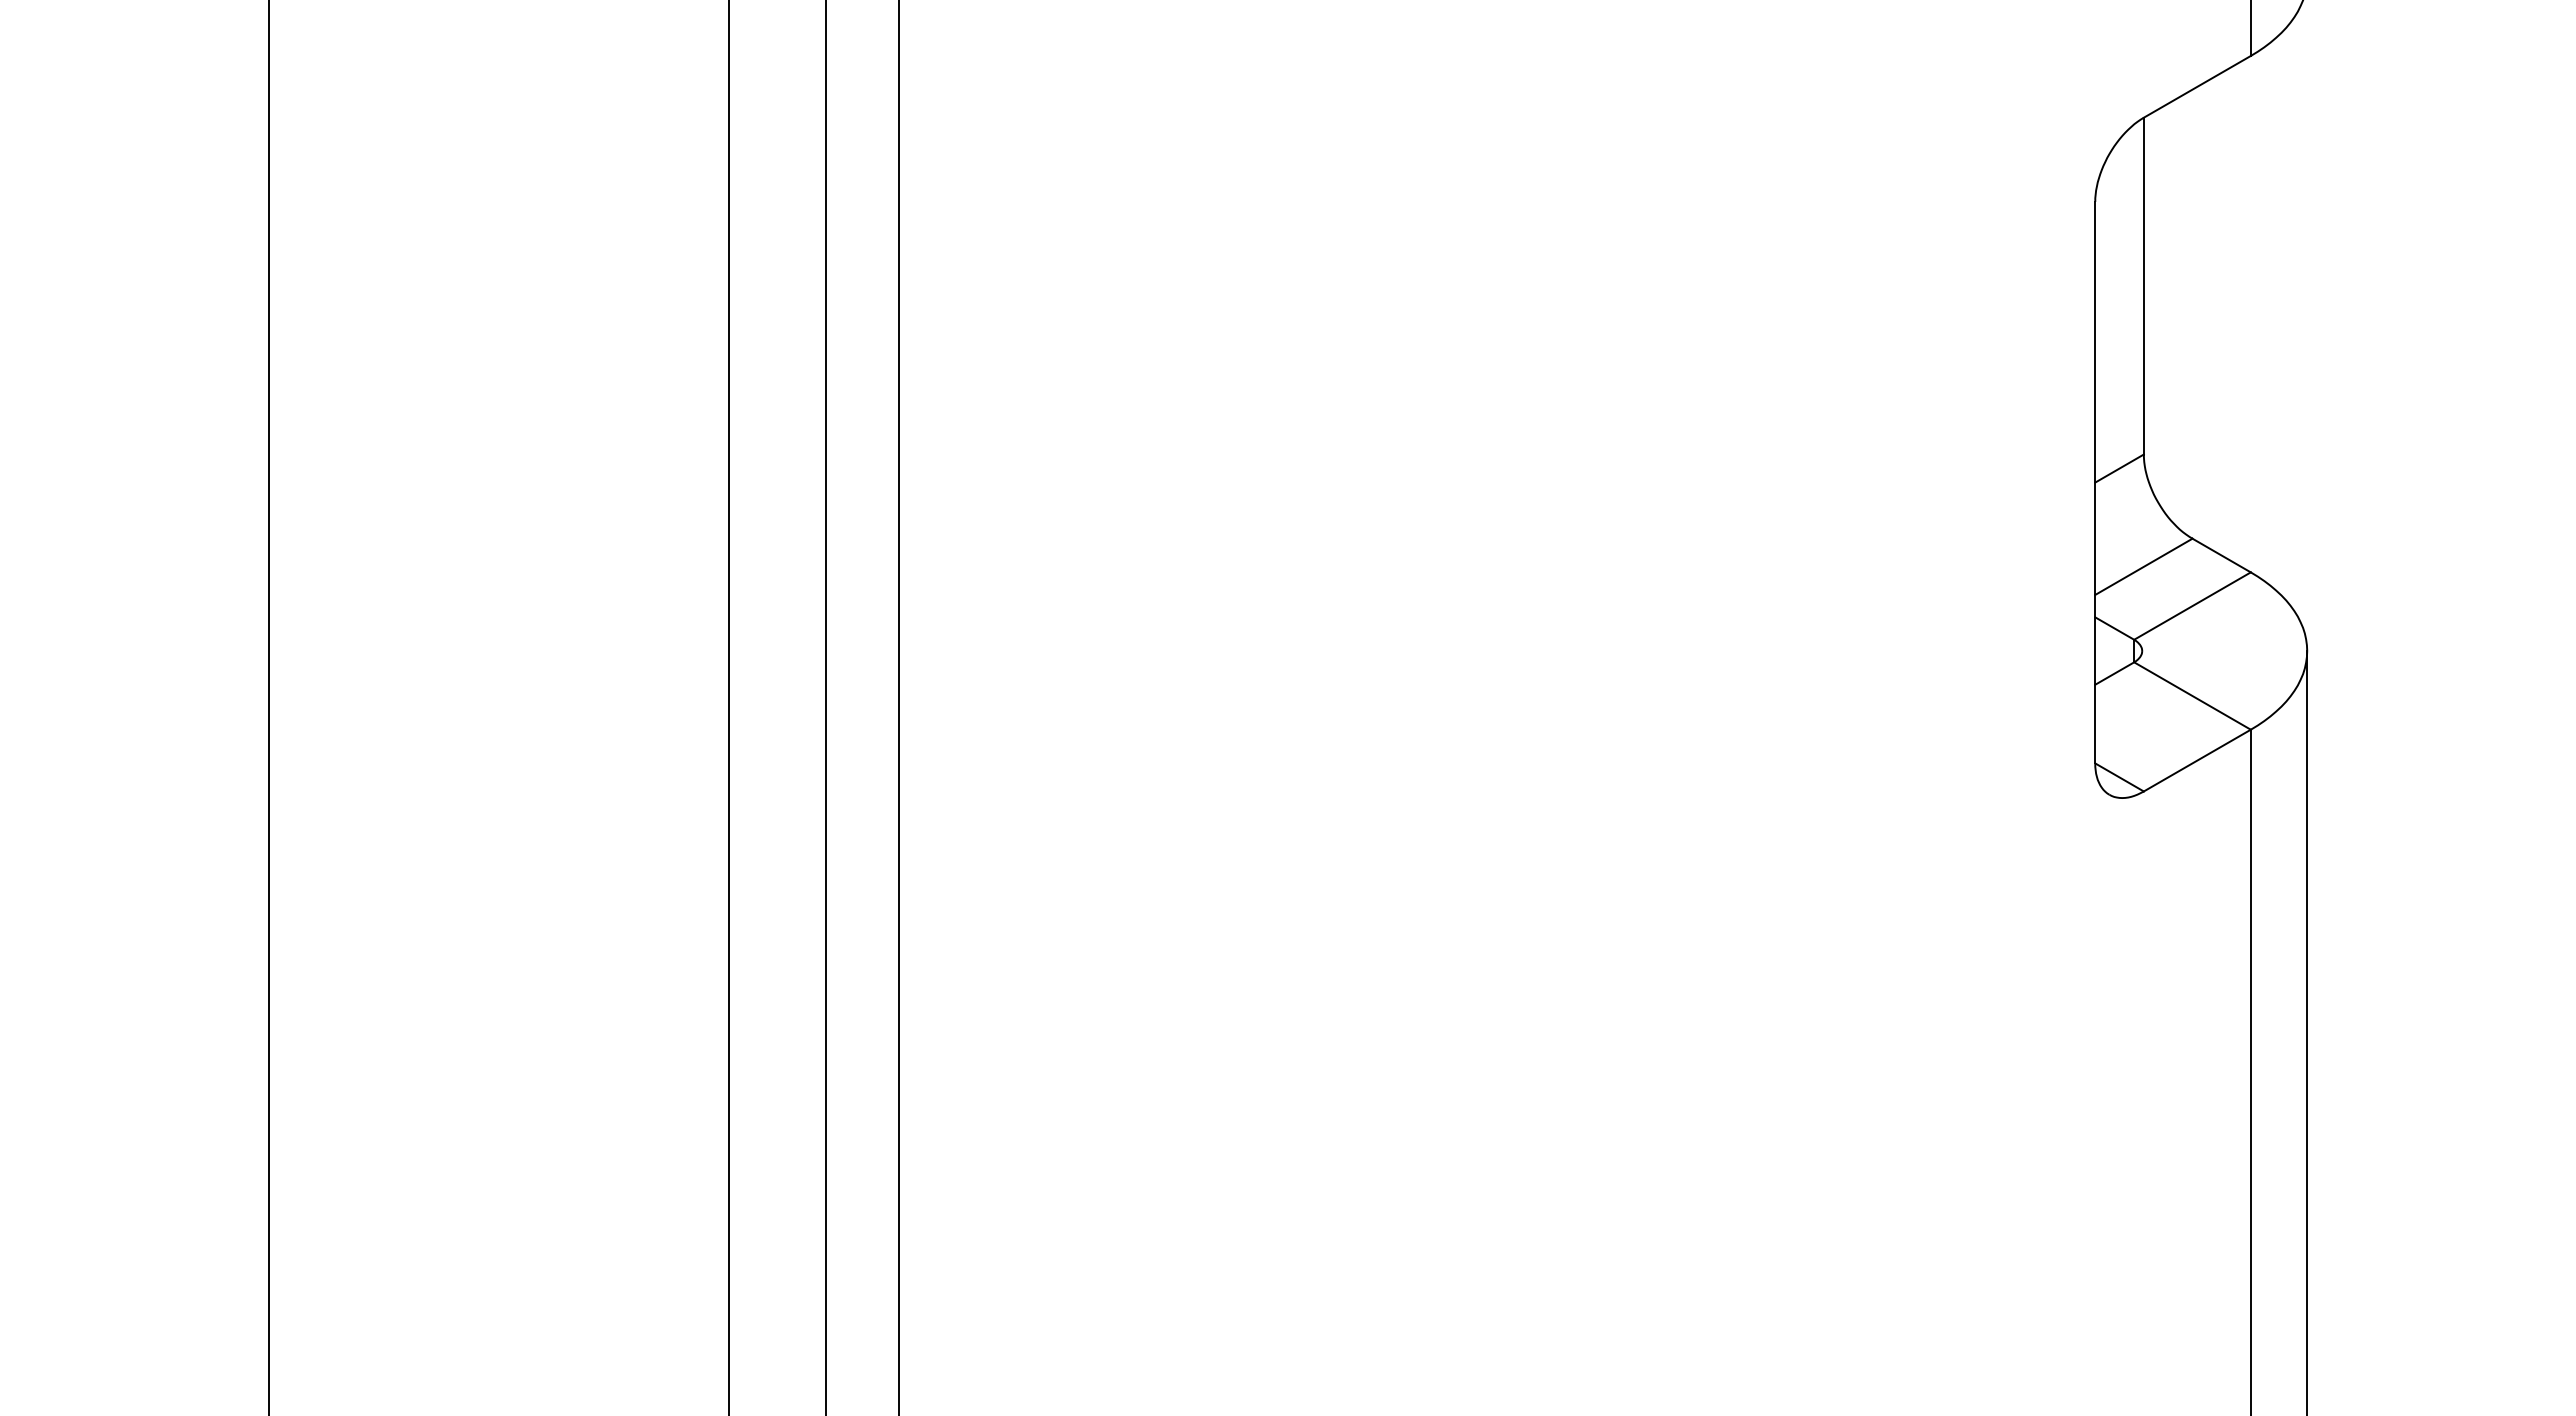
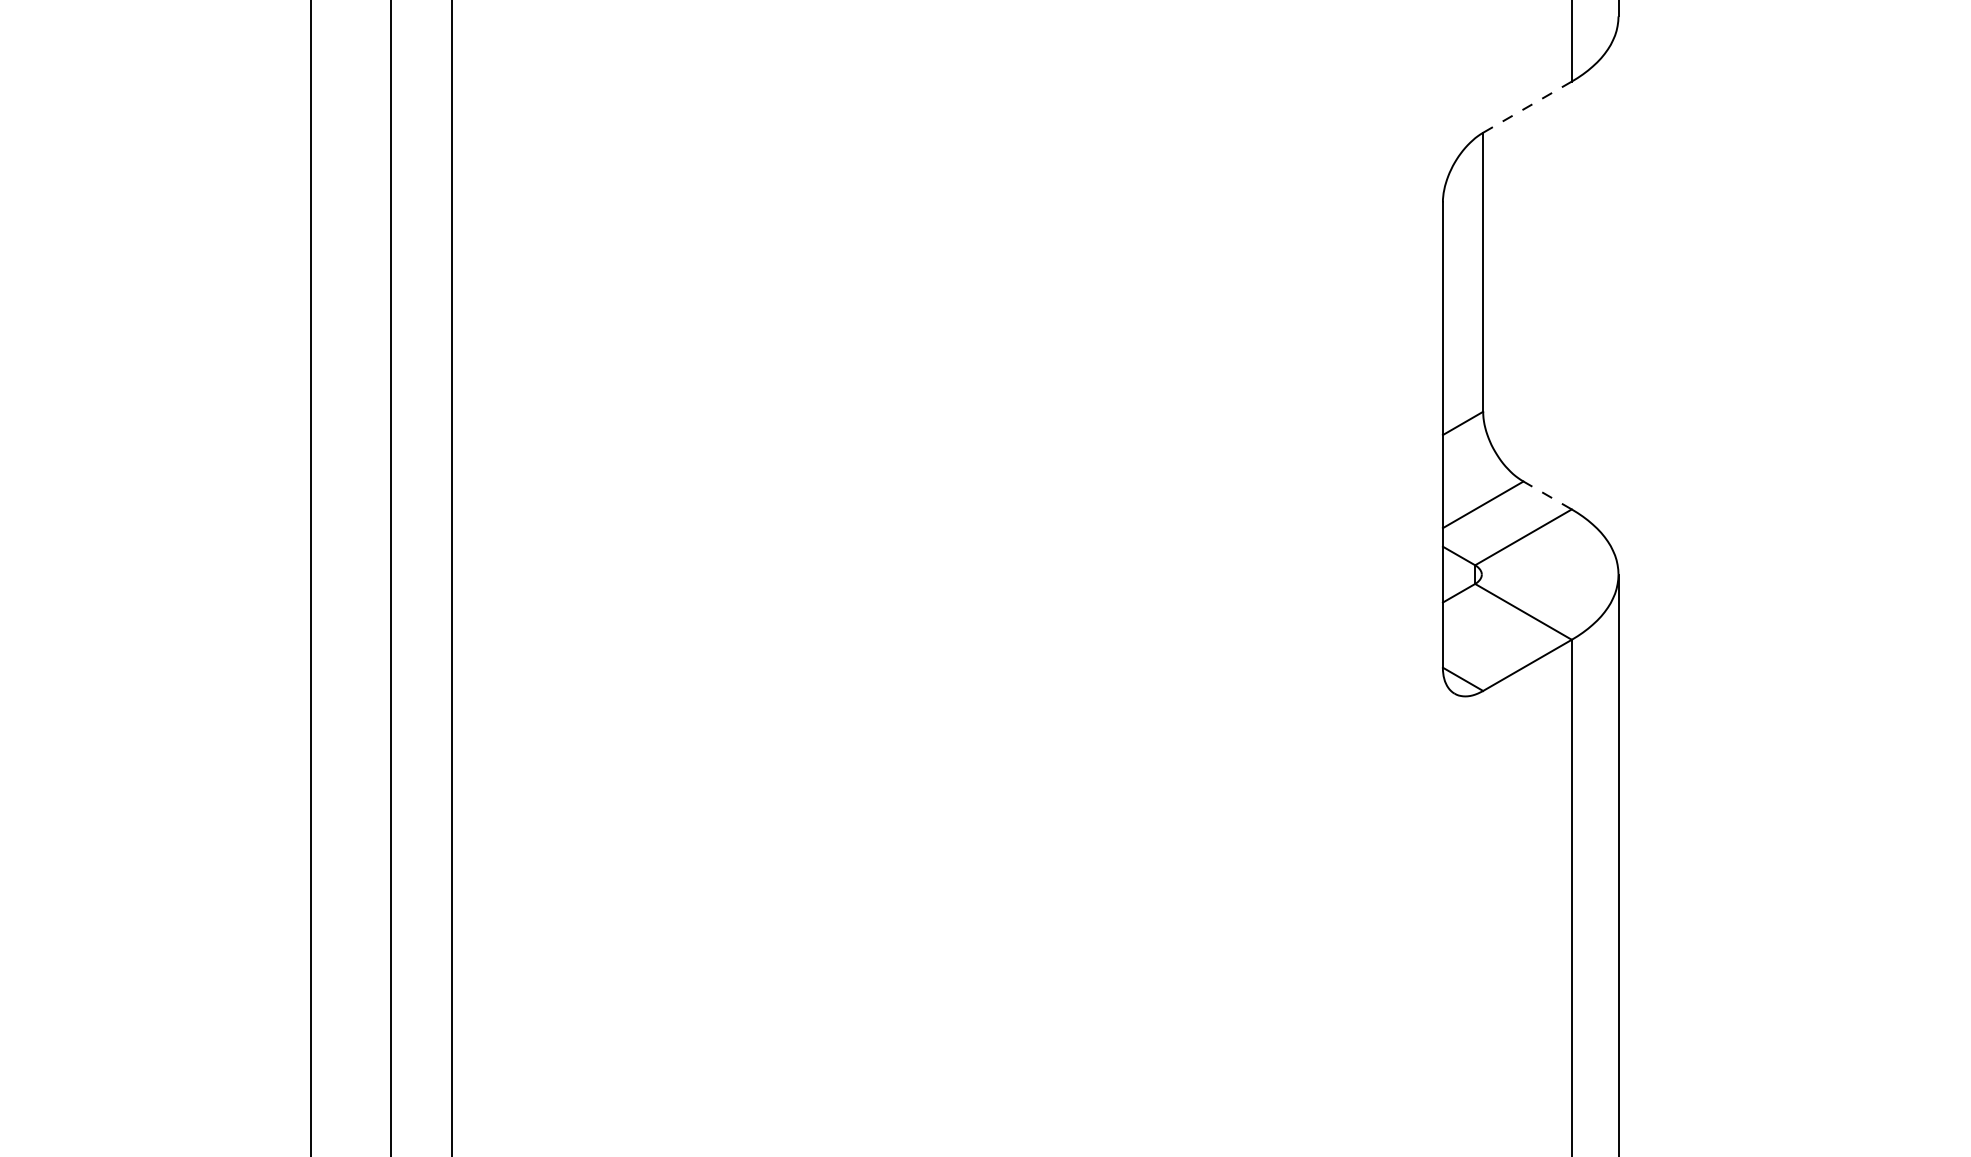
line: (2197, 86) -> (1527, 106), solid -> dashed
line: (2221, 555) -> (1547, 495), solid -> dashed

